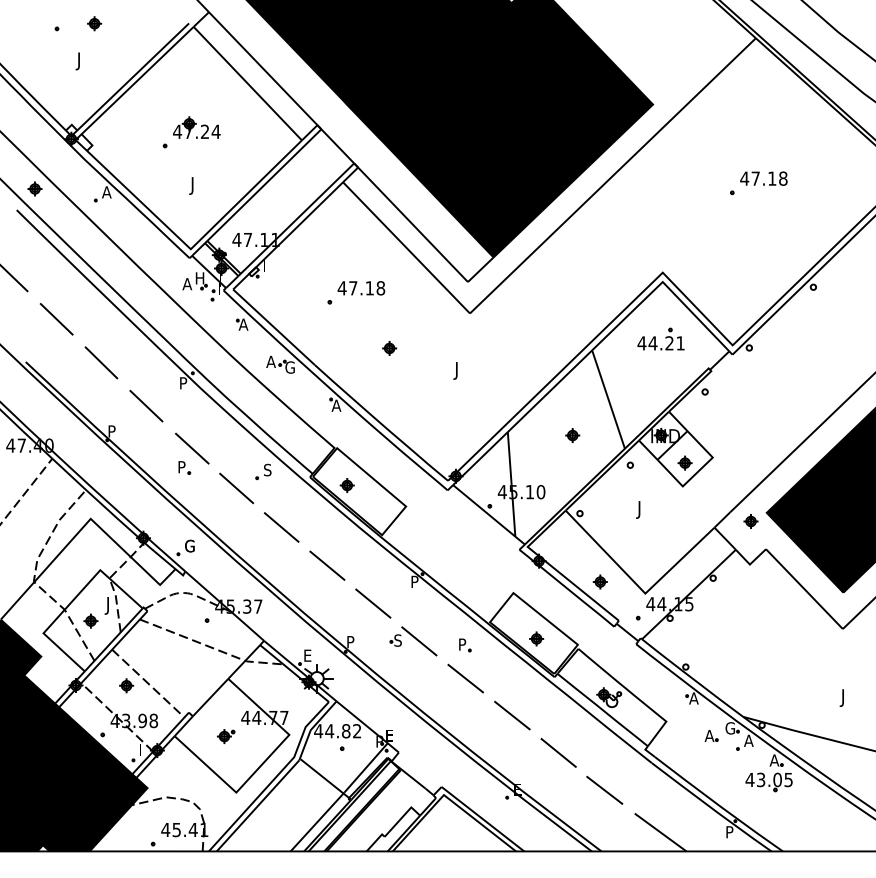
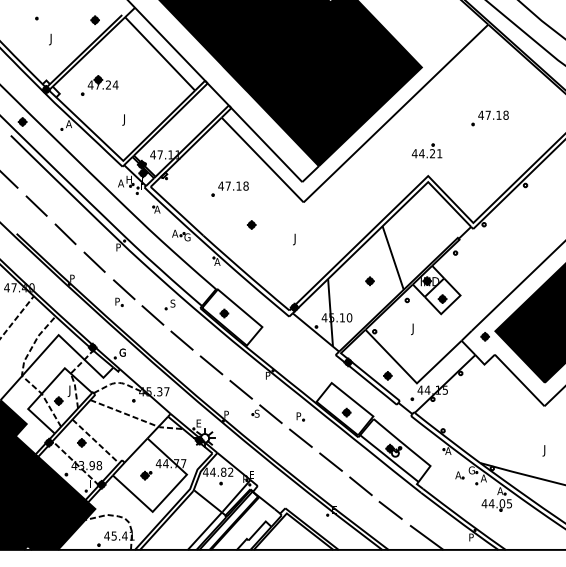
part: (93, 22) -> (94, 19), moved
part: (191, 132) -> (99, 85), moved
part: (660, 338) -> (426, 150), moved
text: (760, 779) -> (491, 503), 43.05 -> 44.05

